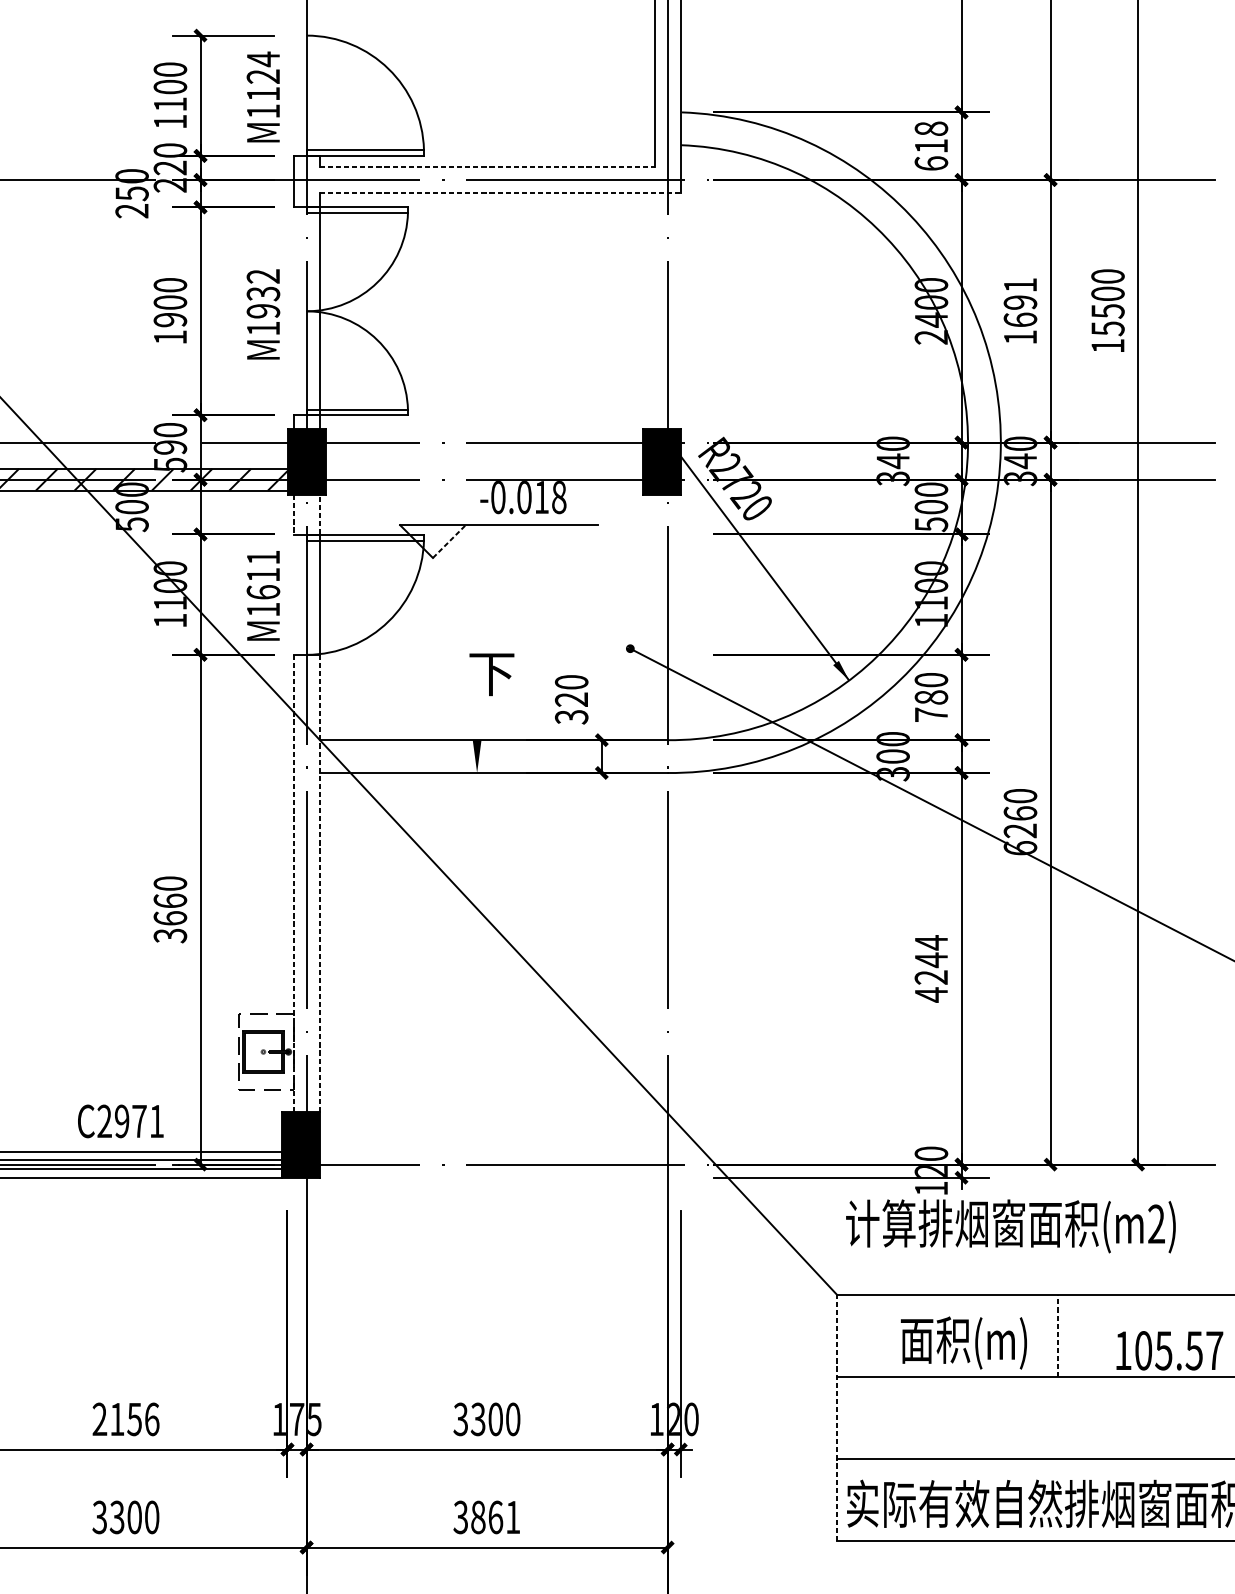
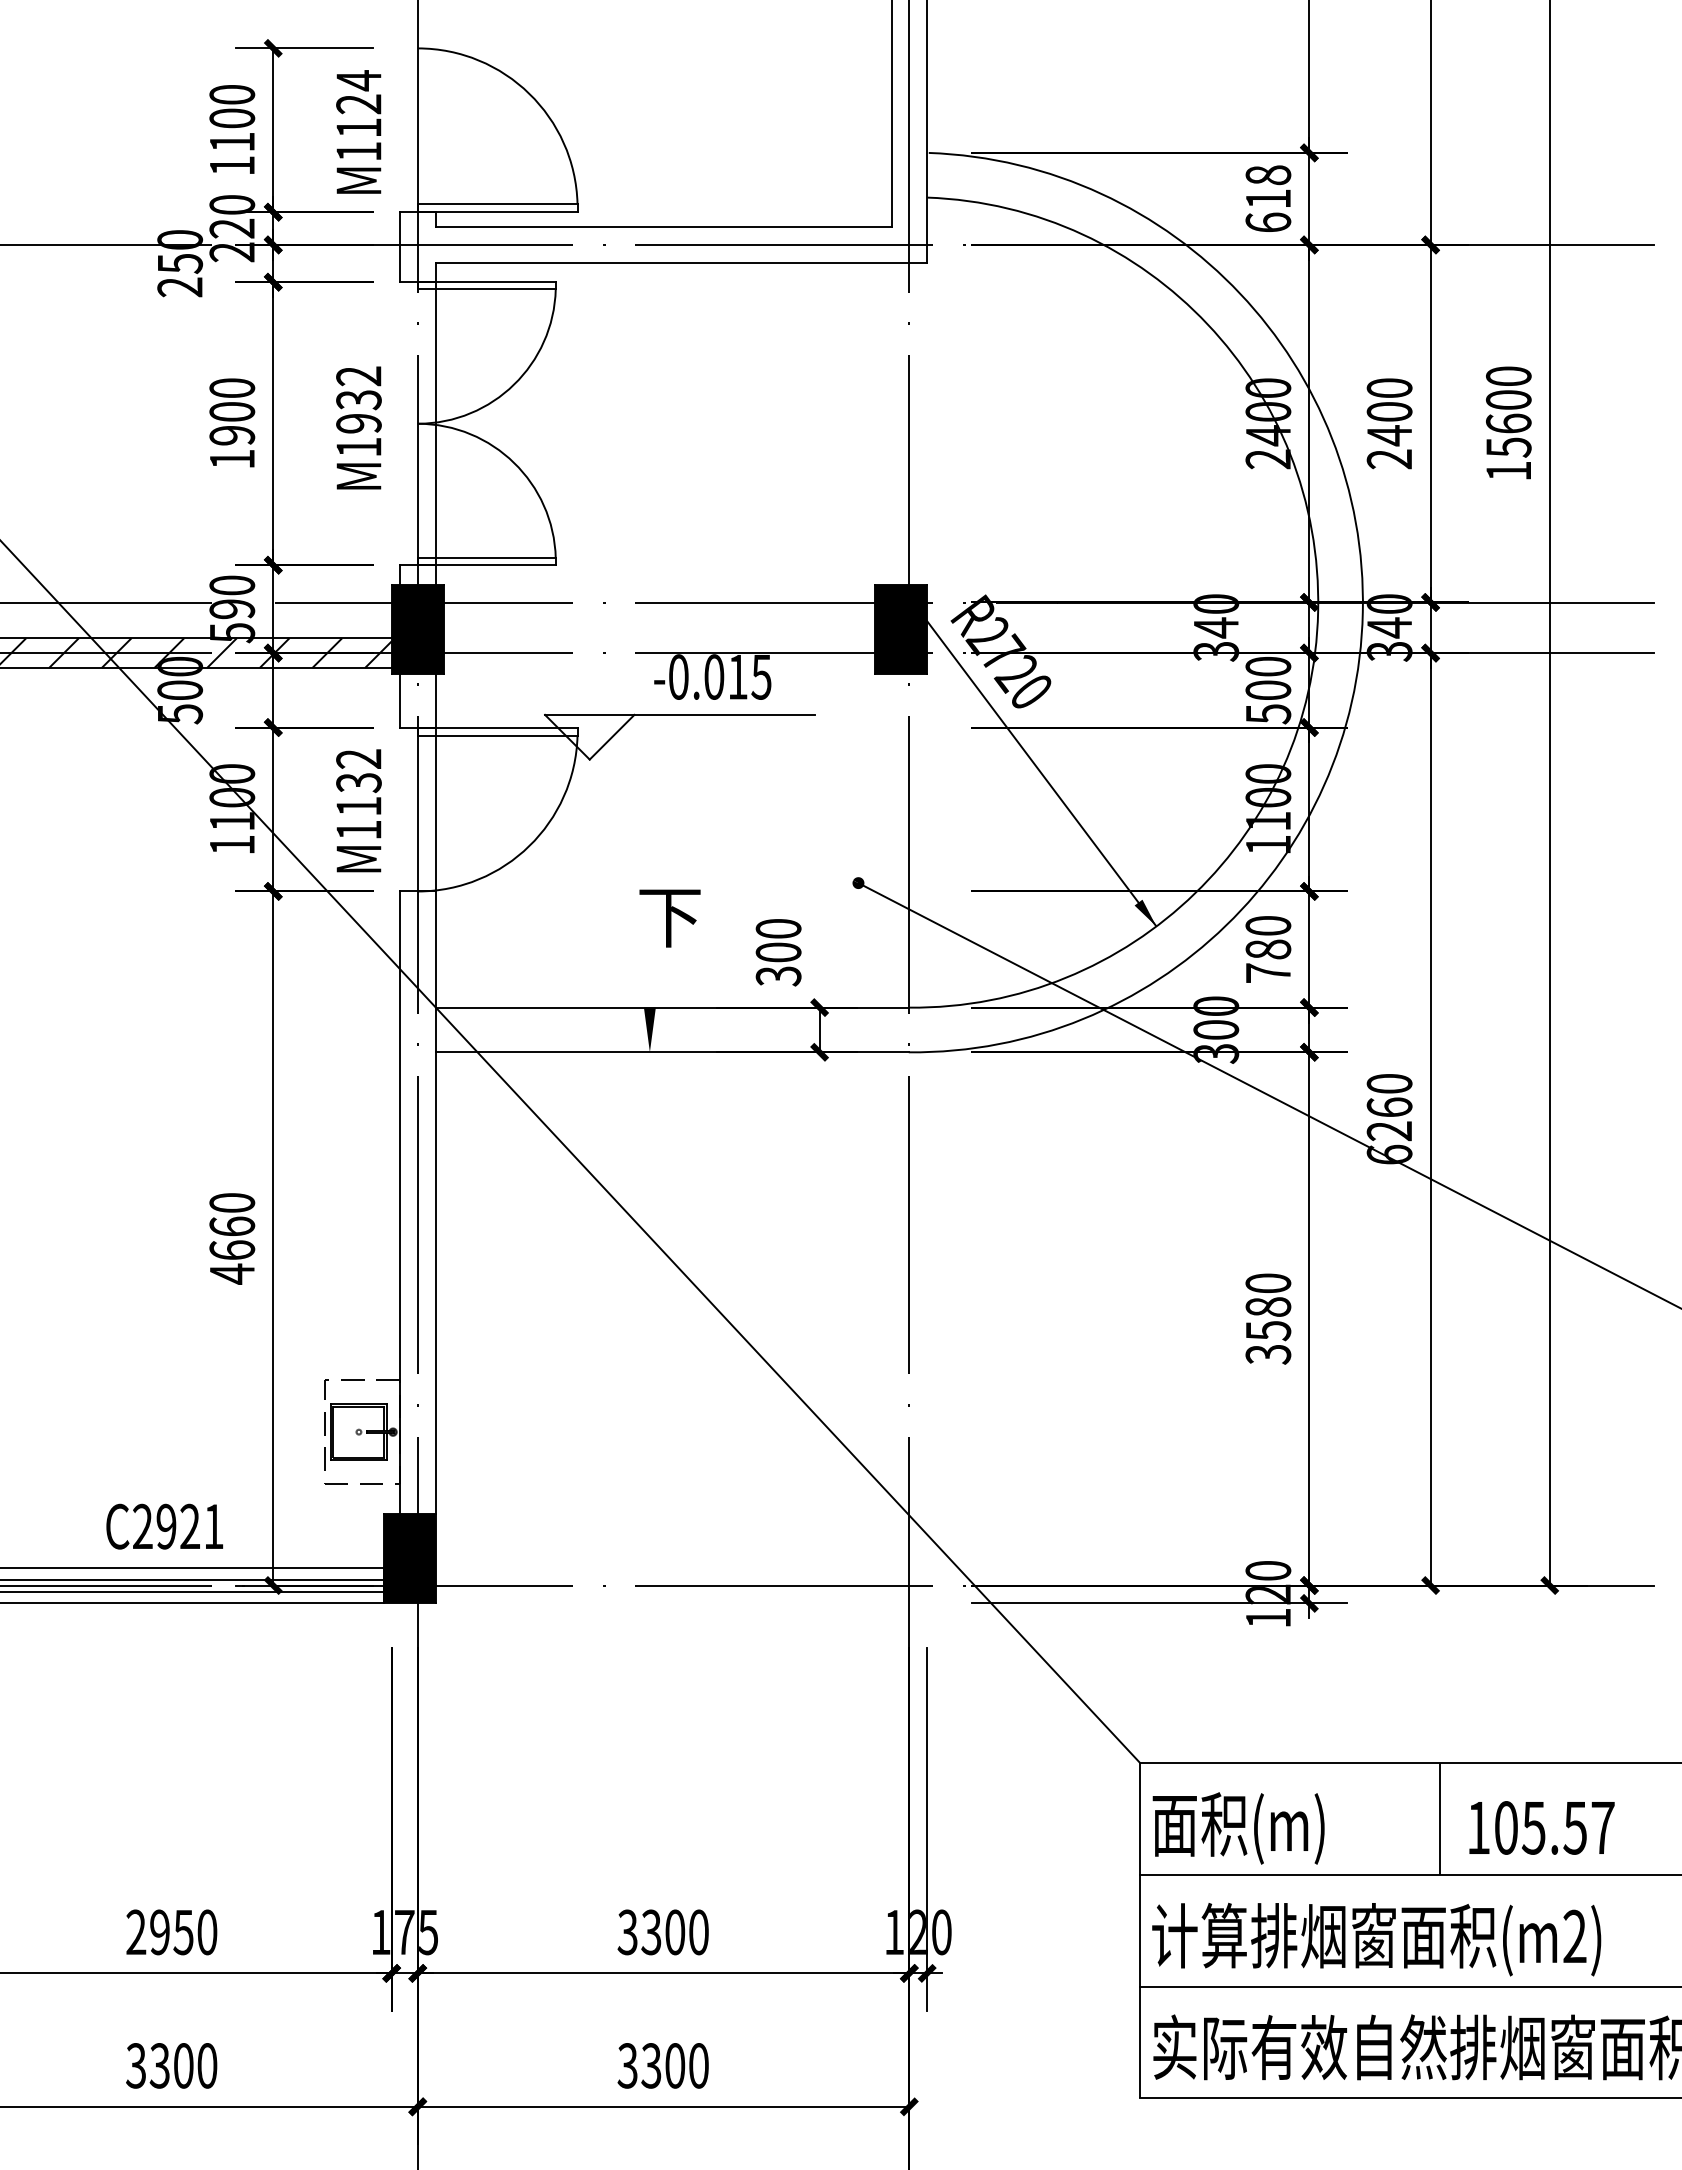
line: (487, 167) -> (663, 227), dashed -> solid
line: (500, 192) -> (681, 262), dashed -> solid
text: (1020, 311) -> (1389, 423), 1691 -> 2400
text: (1107, 311) -> (1508, 423), 15500 -> 15600
text: (559, 496) -> (761, 676), -0.018 -> -0.015
line: (293, 514) -> (399, 700), dashed -> solid
line: (319, 514) -> (435, 700), dashed -> solid
line: (449, 541) -> (612, 737), dashed -> solid
text: (263, 574) -> (358, 782), M1611 -> M1132
text: (571, 699) -> (778, 952), 320 -> 300
line: (319, 883) -> (435, 1202), dashed -> solid
line: (293, 884) -> (399, 1203), dashed -> solid
text: (170, 935) -> (232, 1273), 3660 -> 4660
text: (931, 968) -> (1268, 1318), 4244 -> 3580
text: (139, 1120) -> (190, 1525), C2971 -> C2921
text: (1010, 1226) -> (1376, 1939), moved
line: (1057, 1336) -> (1440, 1819), dashed -> solid
text: (963, 1343) -> (1238, 1828), moved
text: (1169, 1350) -> (1541, 1827), moved
line: (837, 1418) -> (1140, 1930), dashed -> solid
text: (134, 1419) -> (183, 1932), 2156 -> 2950
text: (495, 1517) -> (674, 2065), 3861 -> 3300

